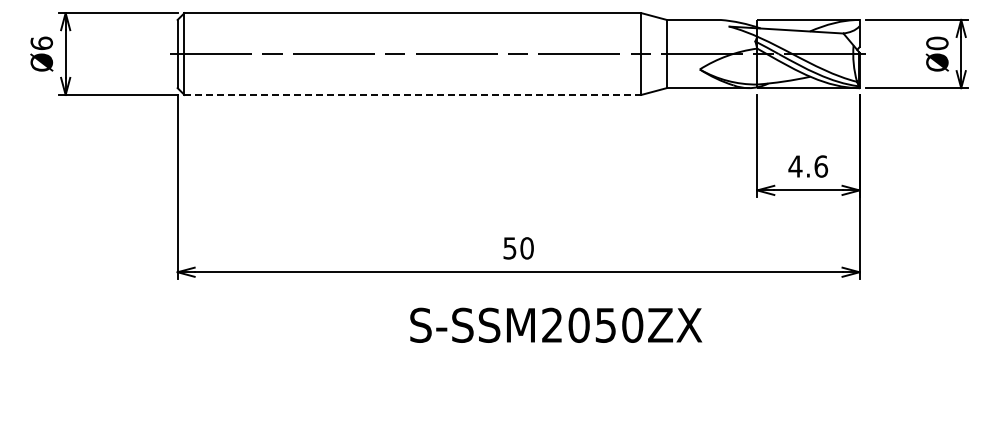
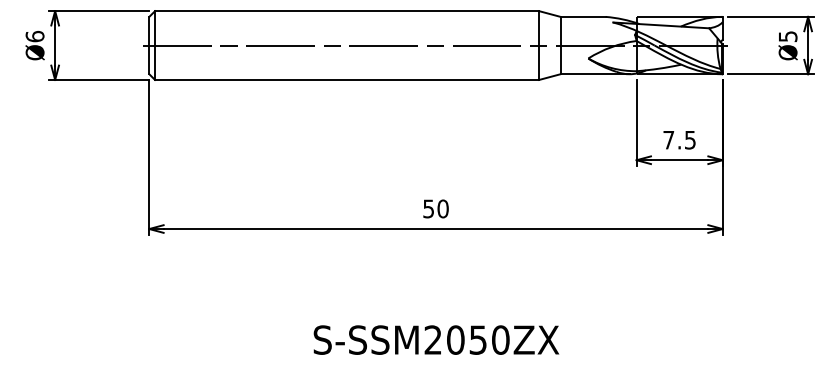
text: (937, 43) -> (788, 36), Ø0 -> Ø5
line: (413, 94) -> (347, 79), dashed -> solid
text: (808, 166) -> (679, 140), 4.6 -> 7.5
text: (556, 324) -> (436, 339), moved

